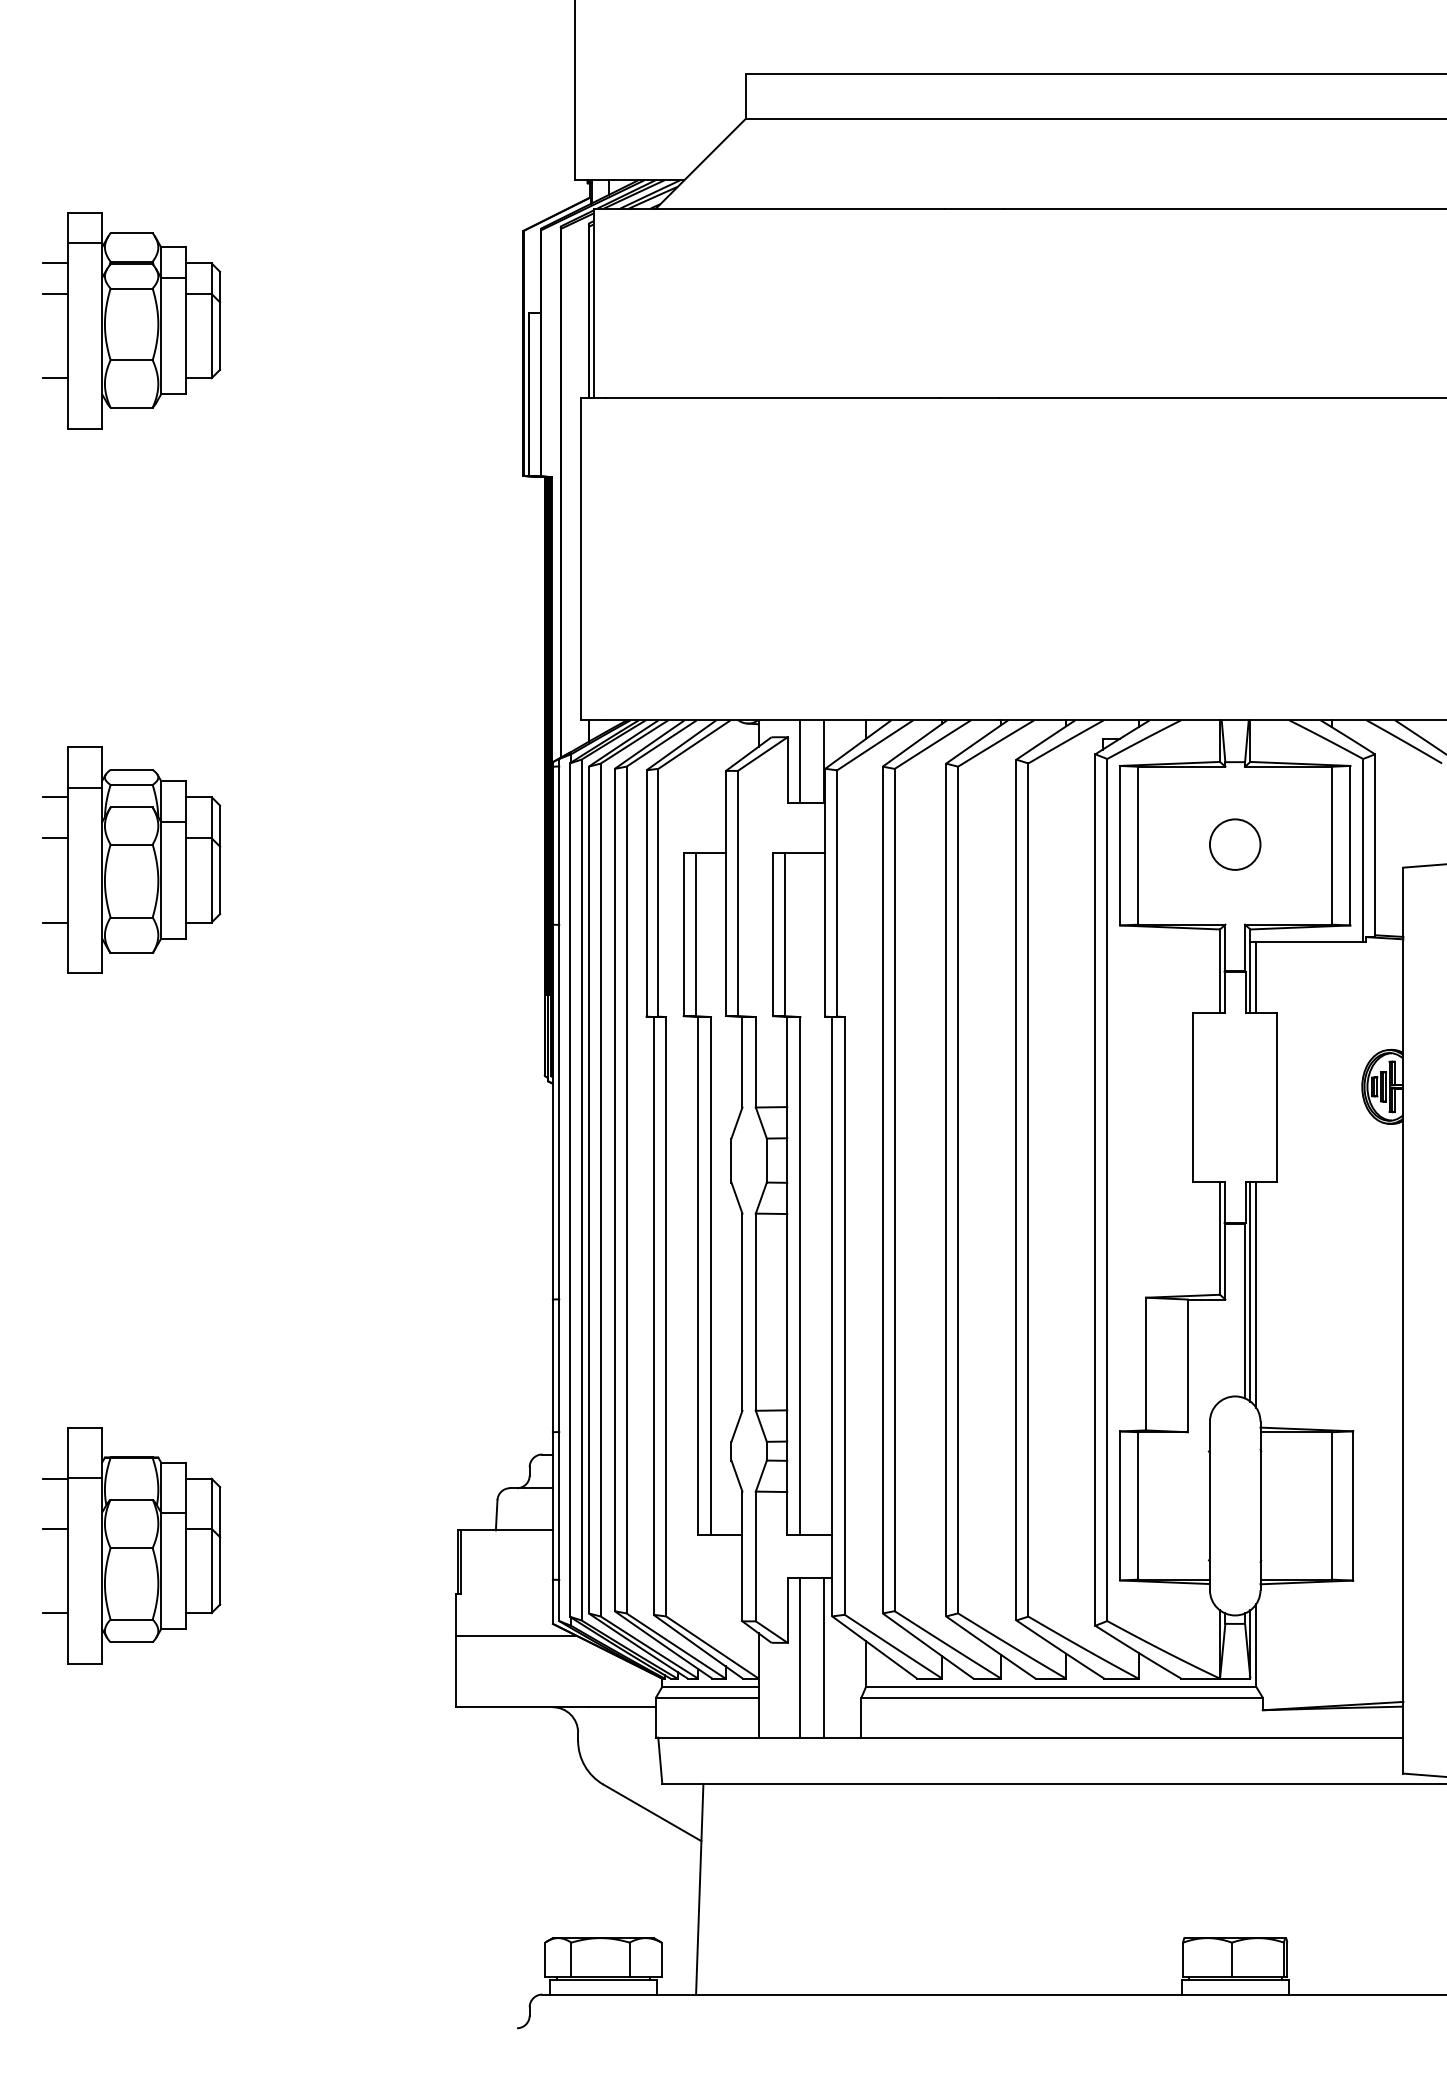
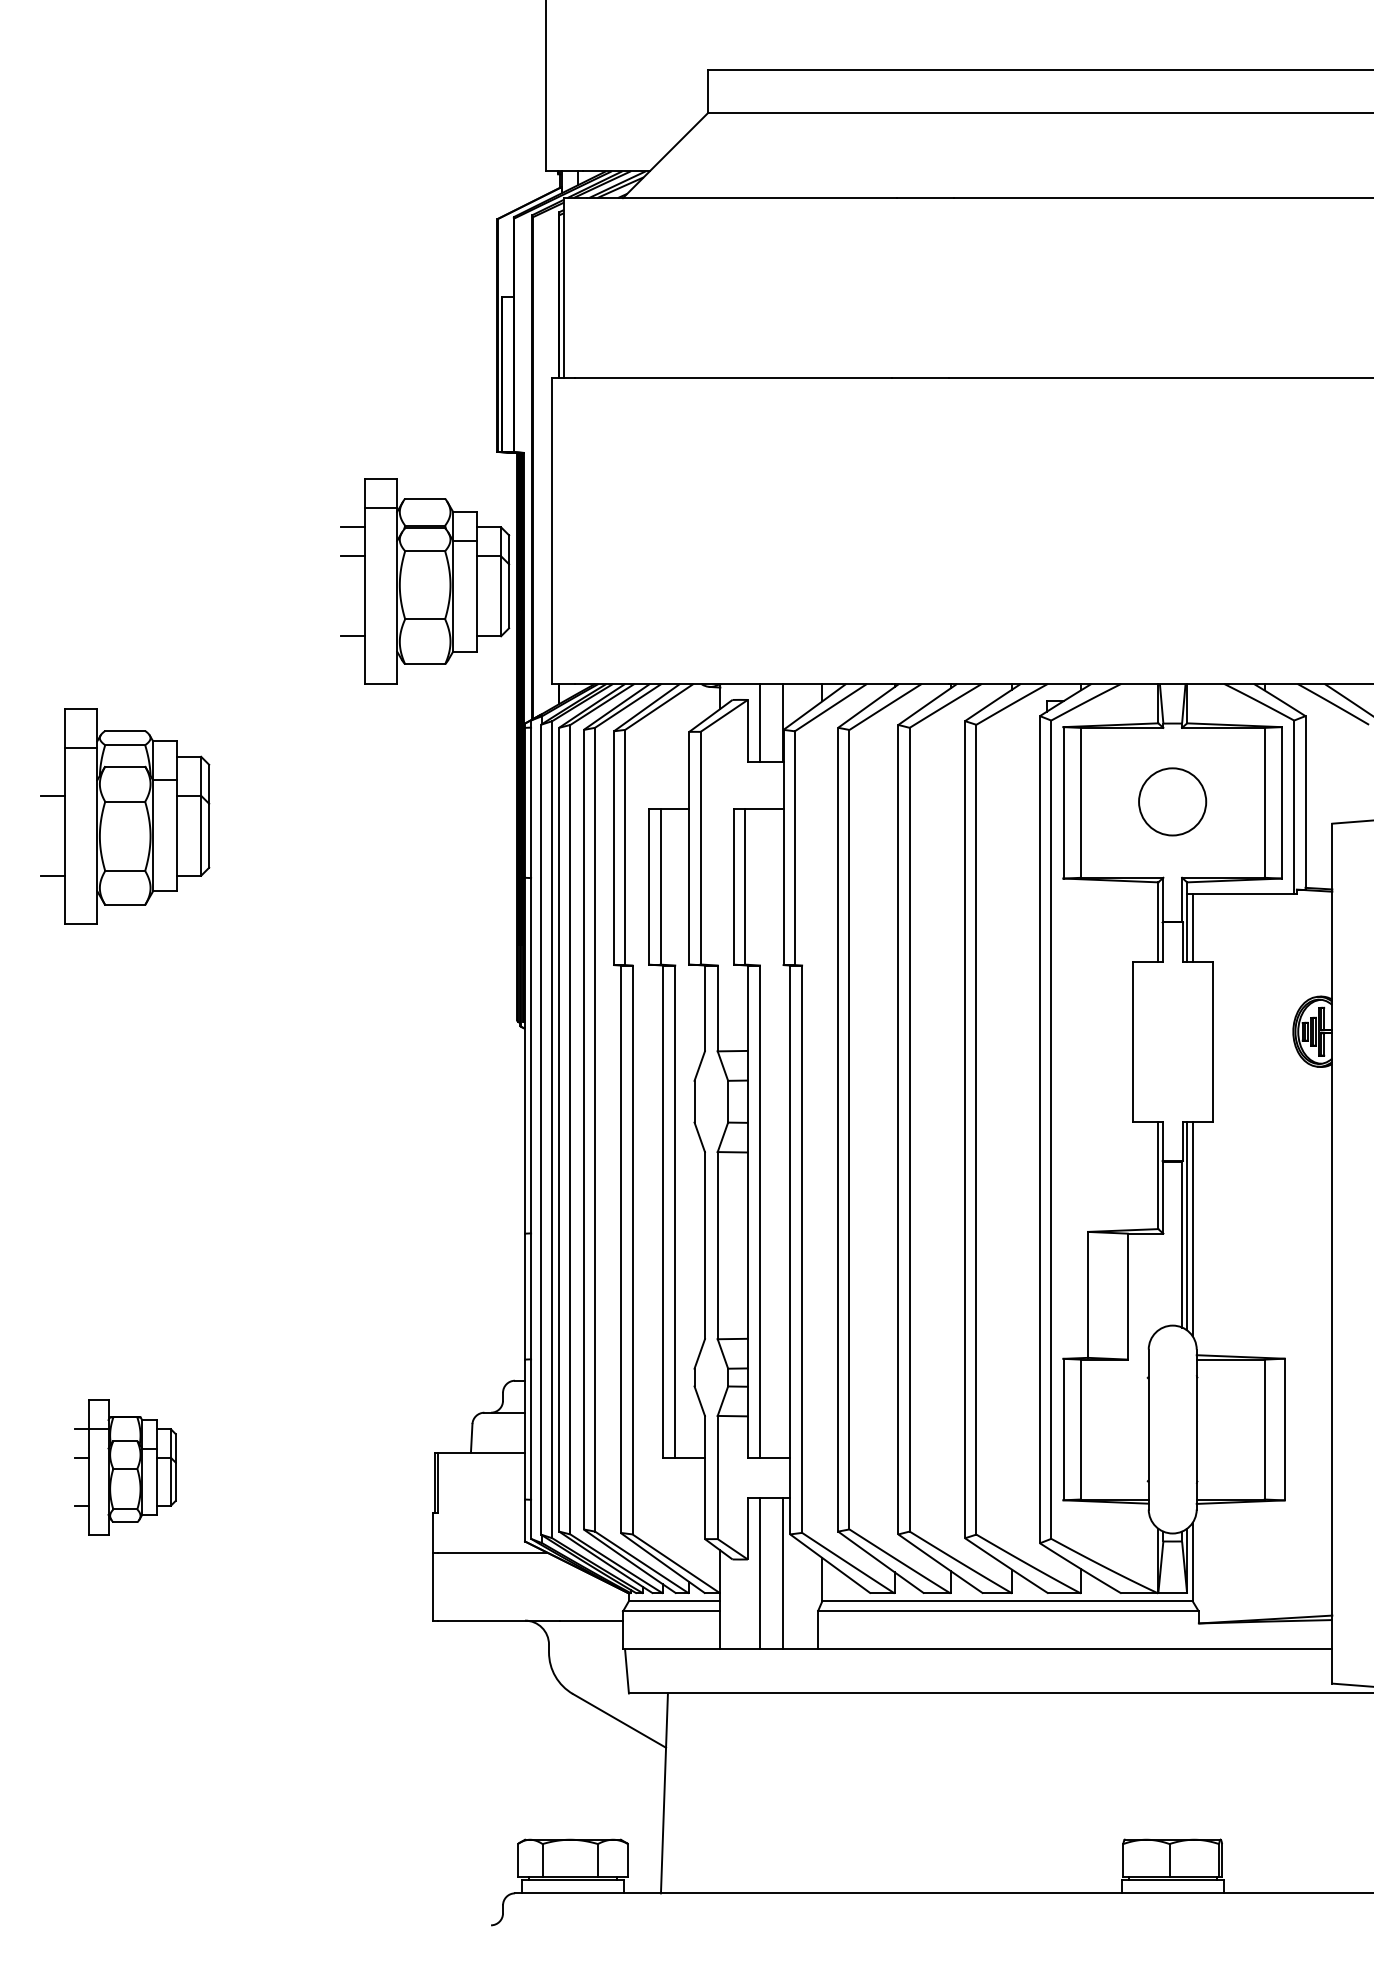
part: (131, 320) -> (425, 581), moved
line: (55, 797) -> (52, 757), removed
circle: (1235, 844) -> (1172, 801), size x1.4
part: (131, 1545) -> (125, 1467), size x0.6

